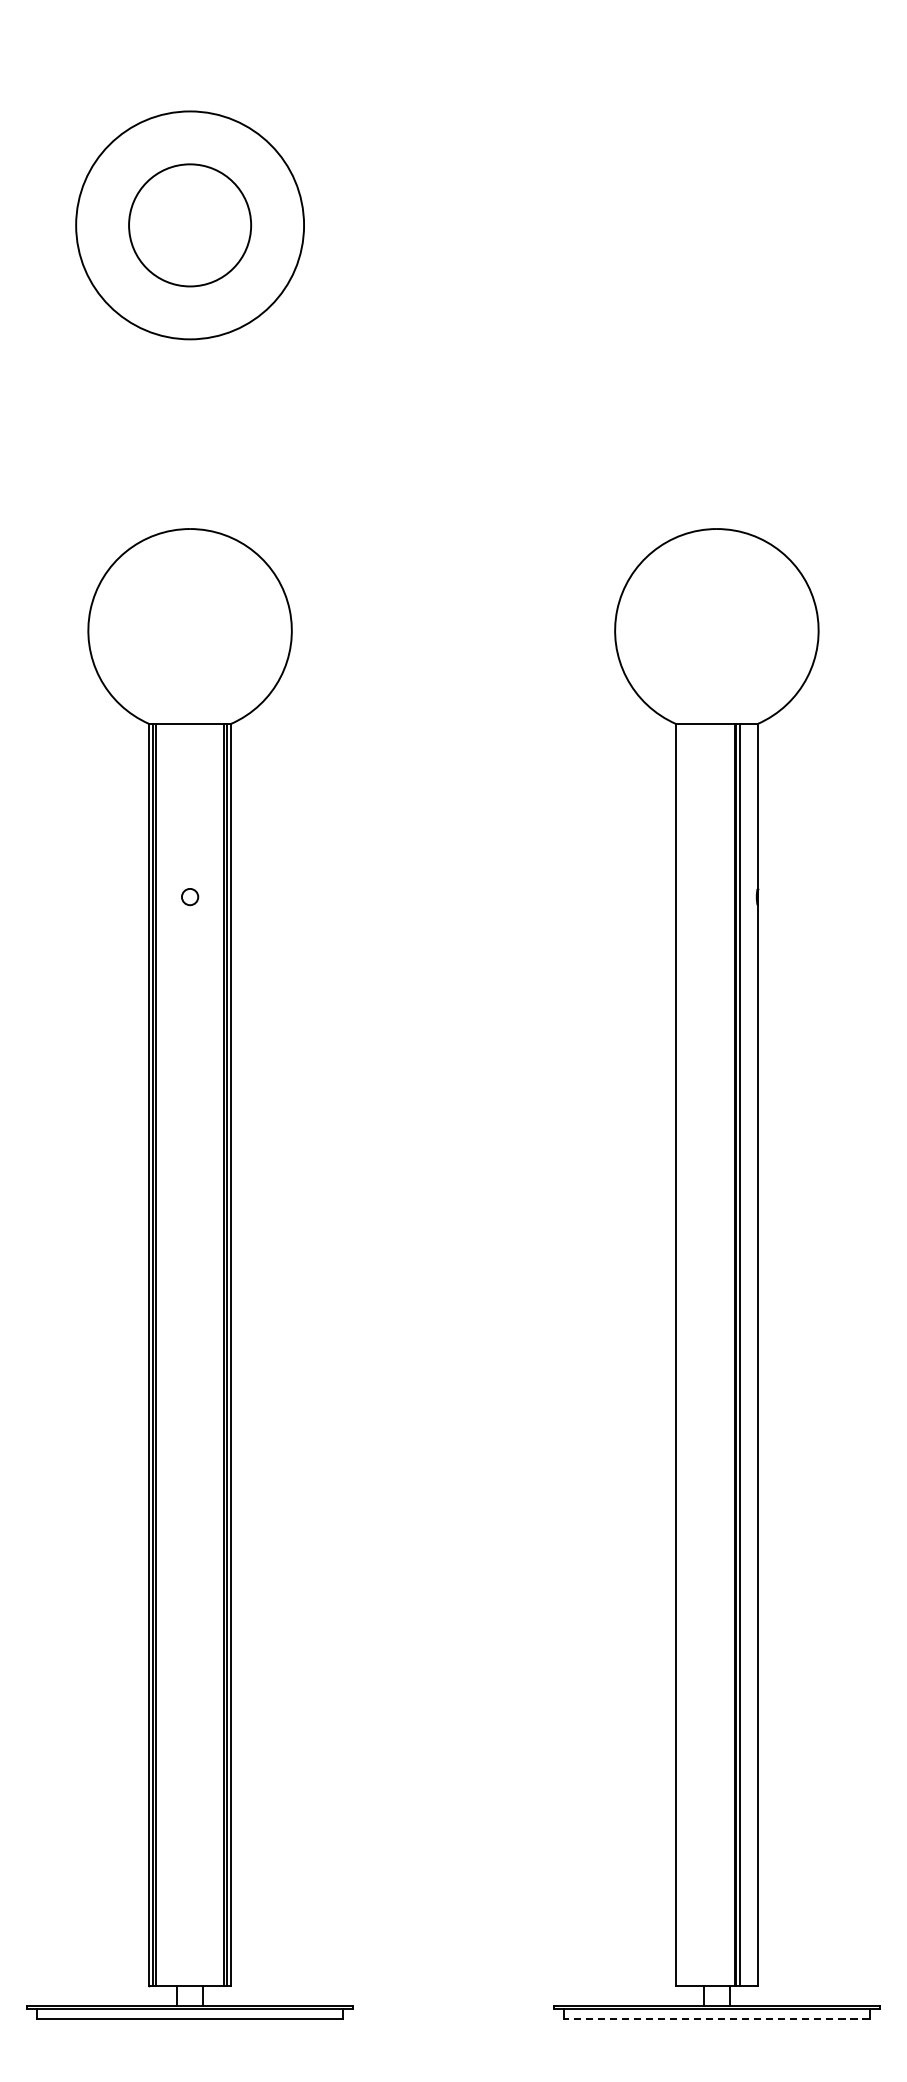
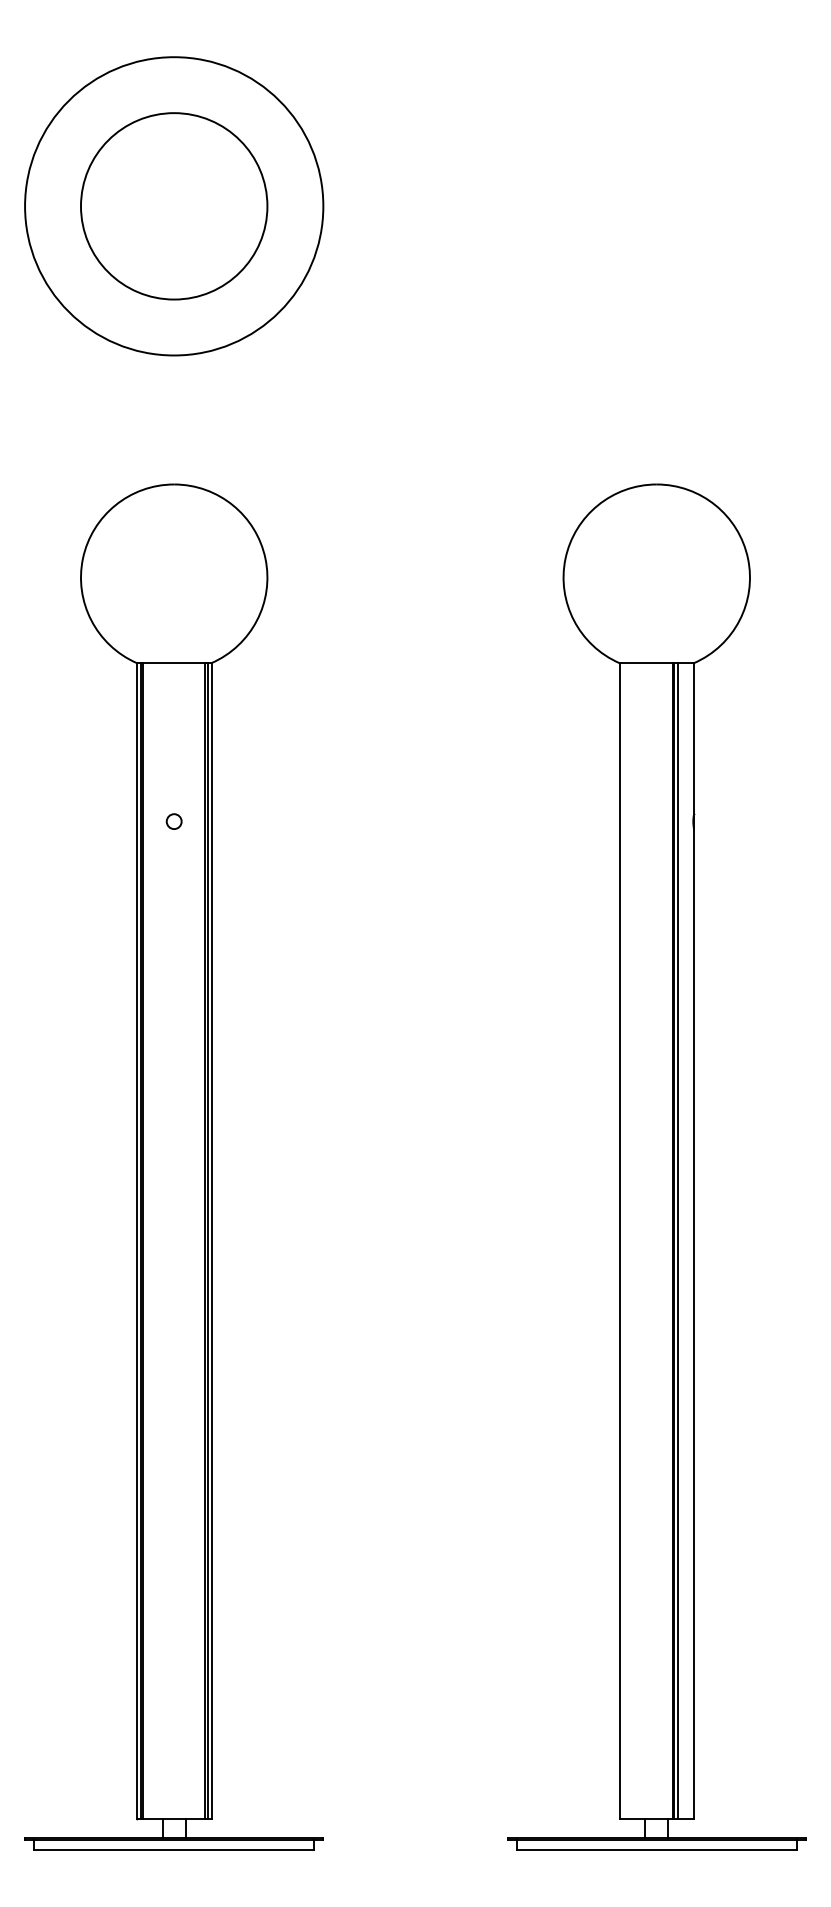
circle: (190, 225) -> (174, 206), size x1.43
circle: (190, 225) -> (174, 206), size x1.67
line: (716, 2019) -> (656, 1849), dashed -> solid

